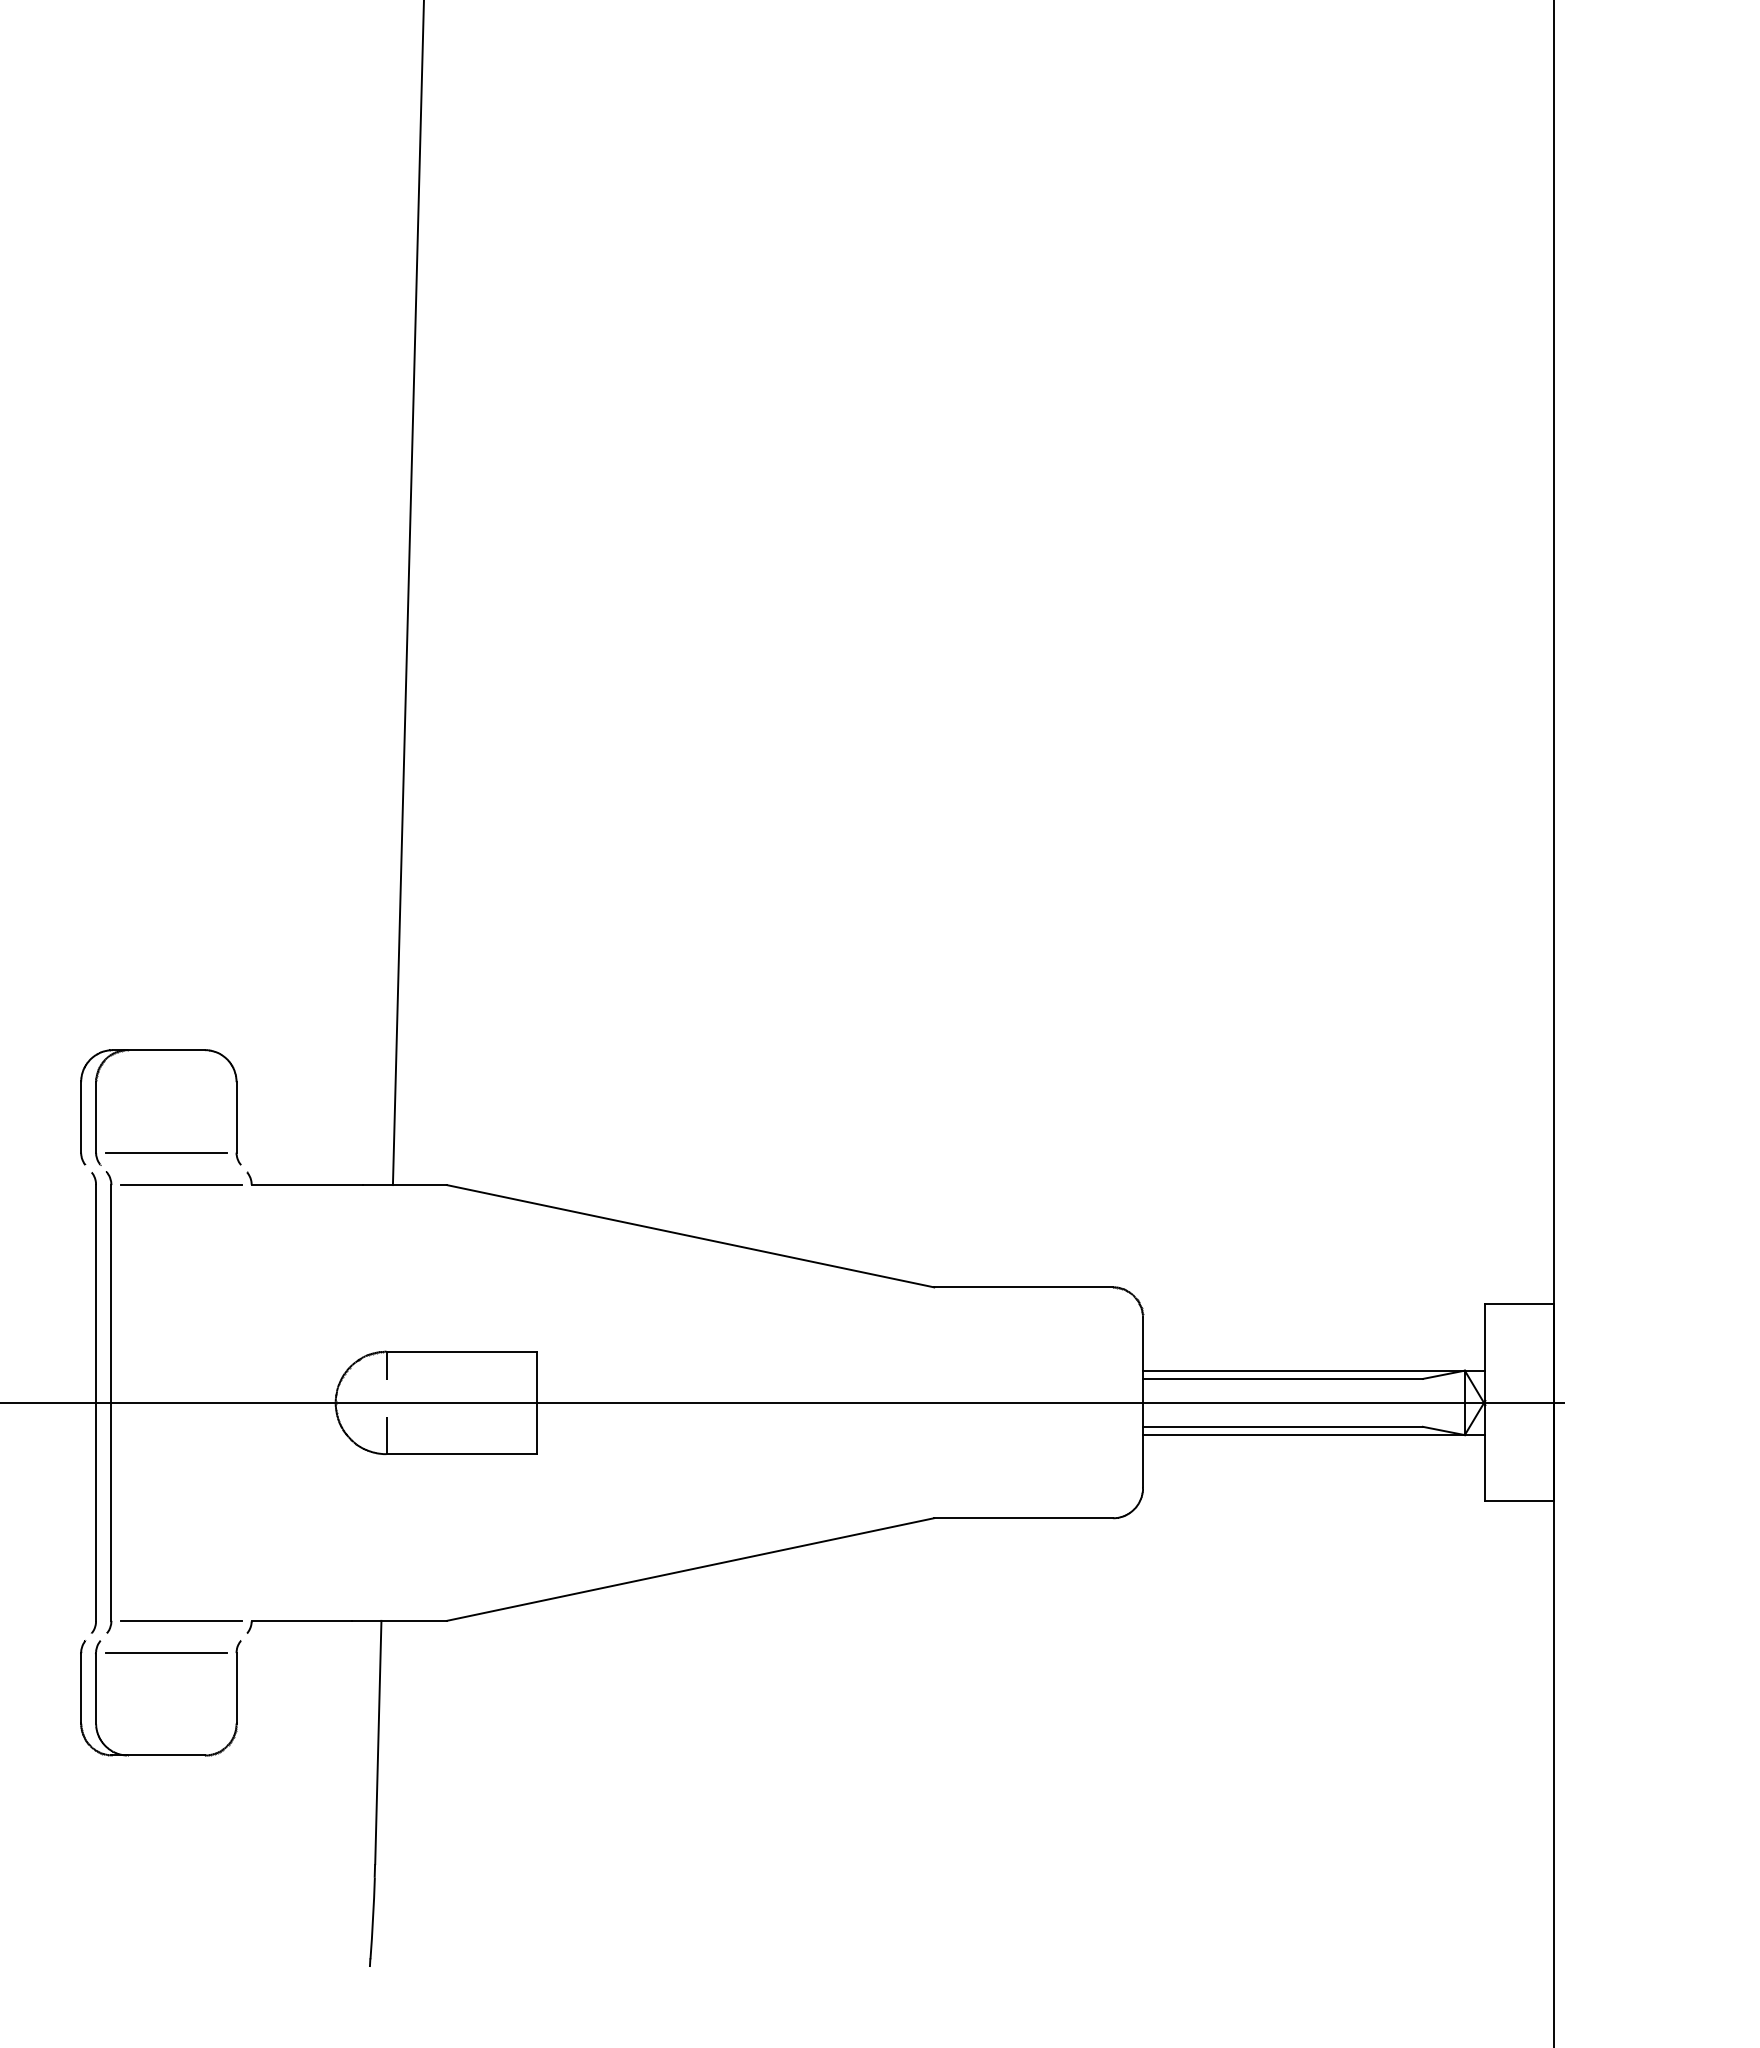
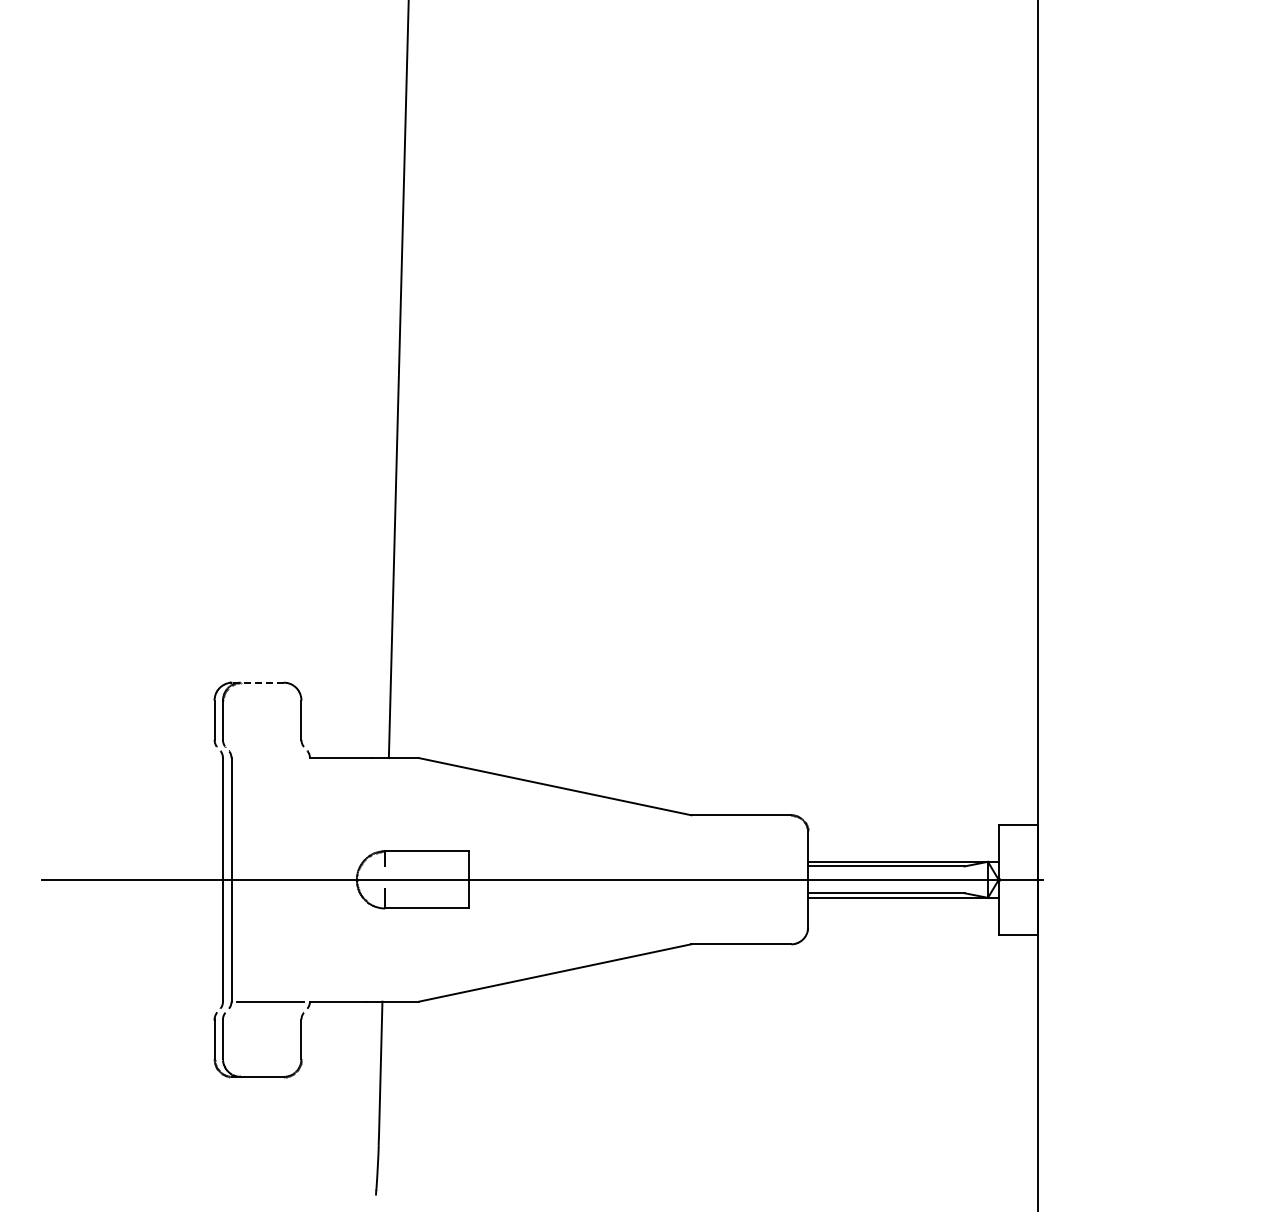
line: (159, 1049) -> (258, 682), solid -> dashed
line: (166, 1151) -> (262, 739), removed
line: (181, 1185) -> (270, 758), removed
line: (166, 1652) -> (262, 1019), removed

